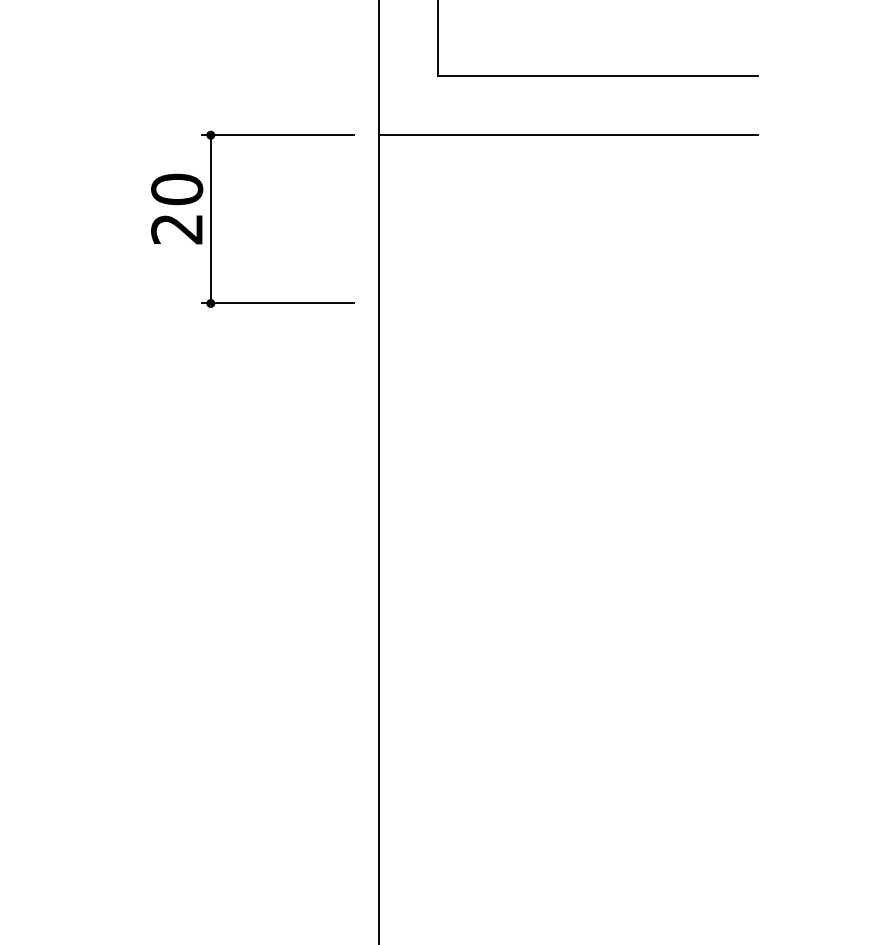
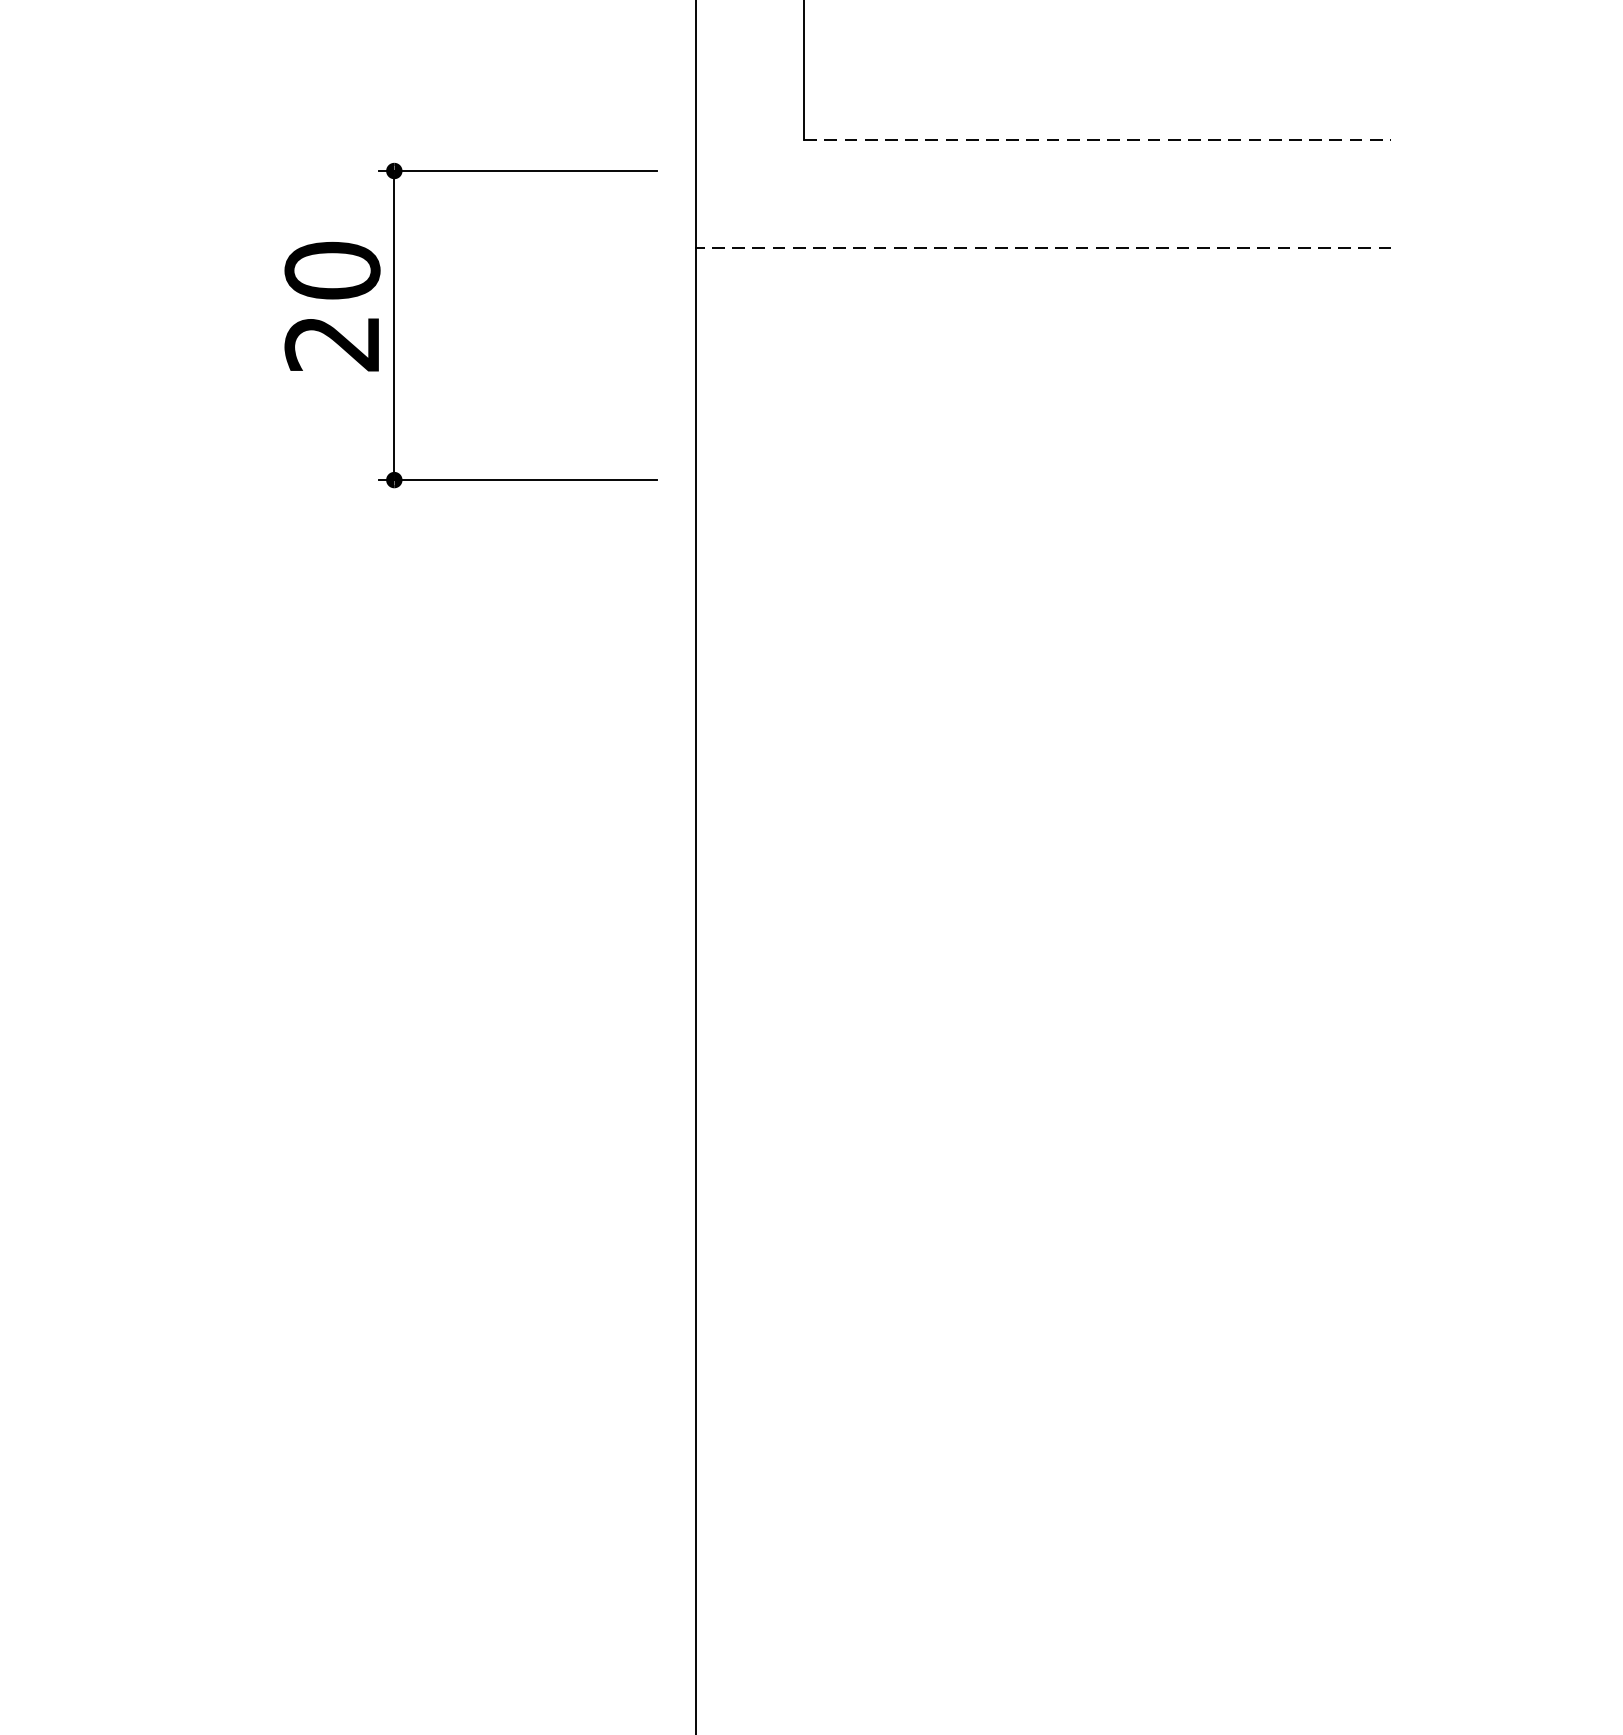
line: (597, 76) -> (1097, 140), solid -> dashed
line: (567, 135) -> (1041, 248), solid -> dashed
part: (211, 218) -> (395, 323), moved

